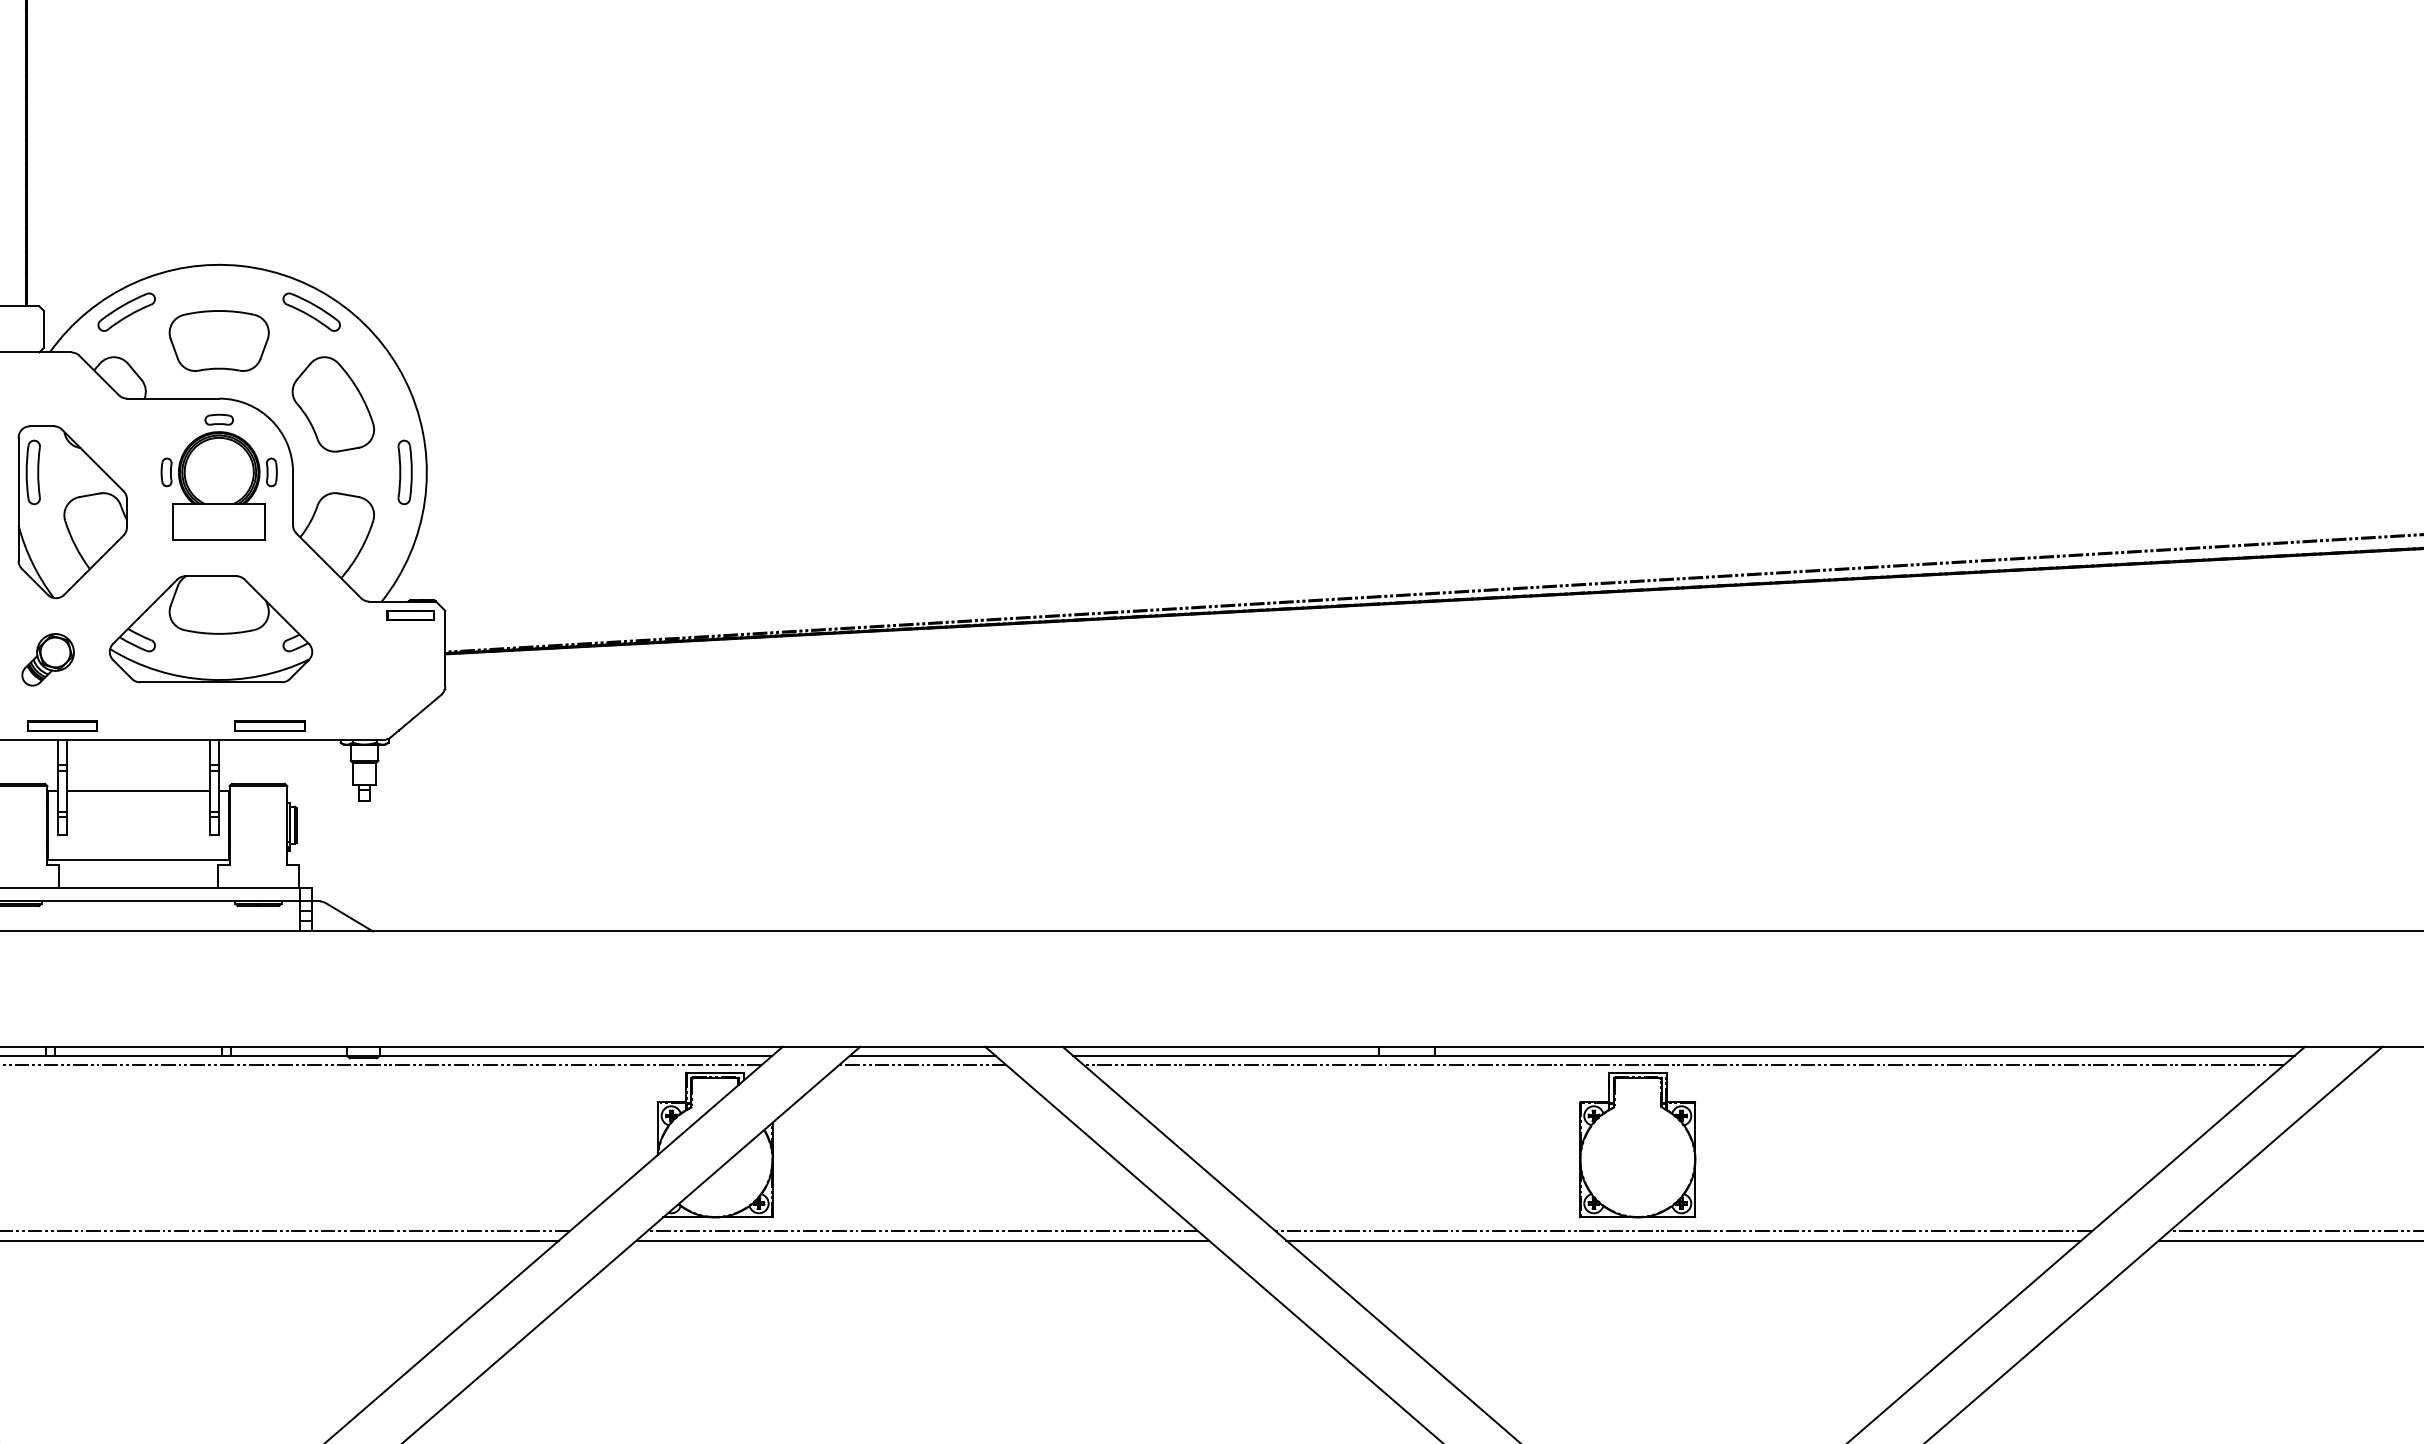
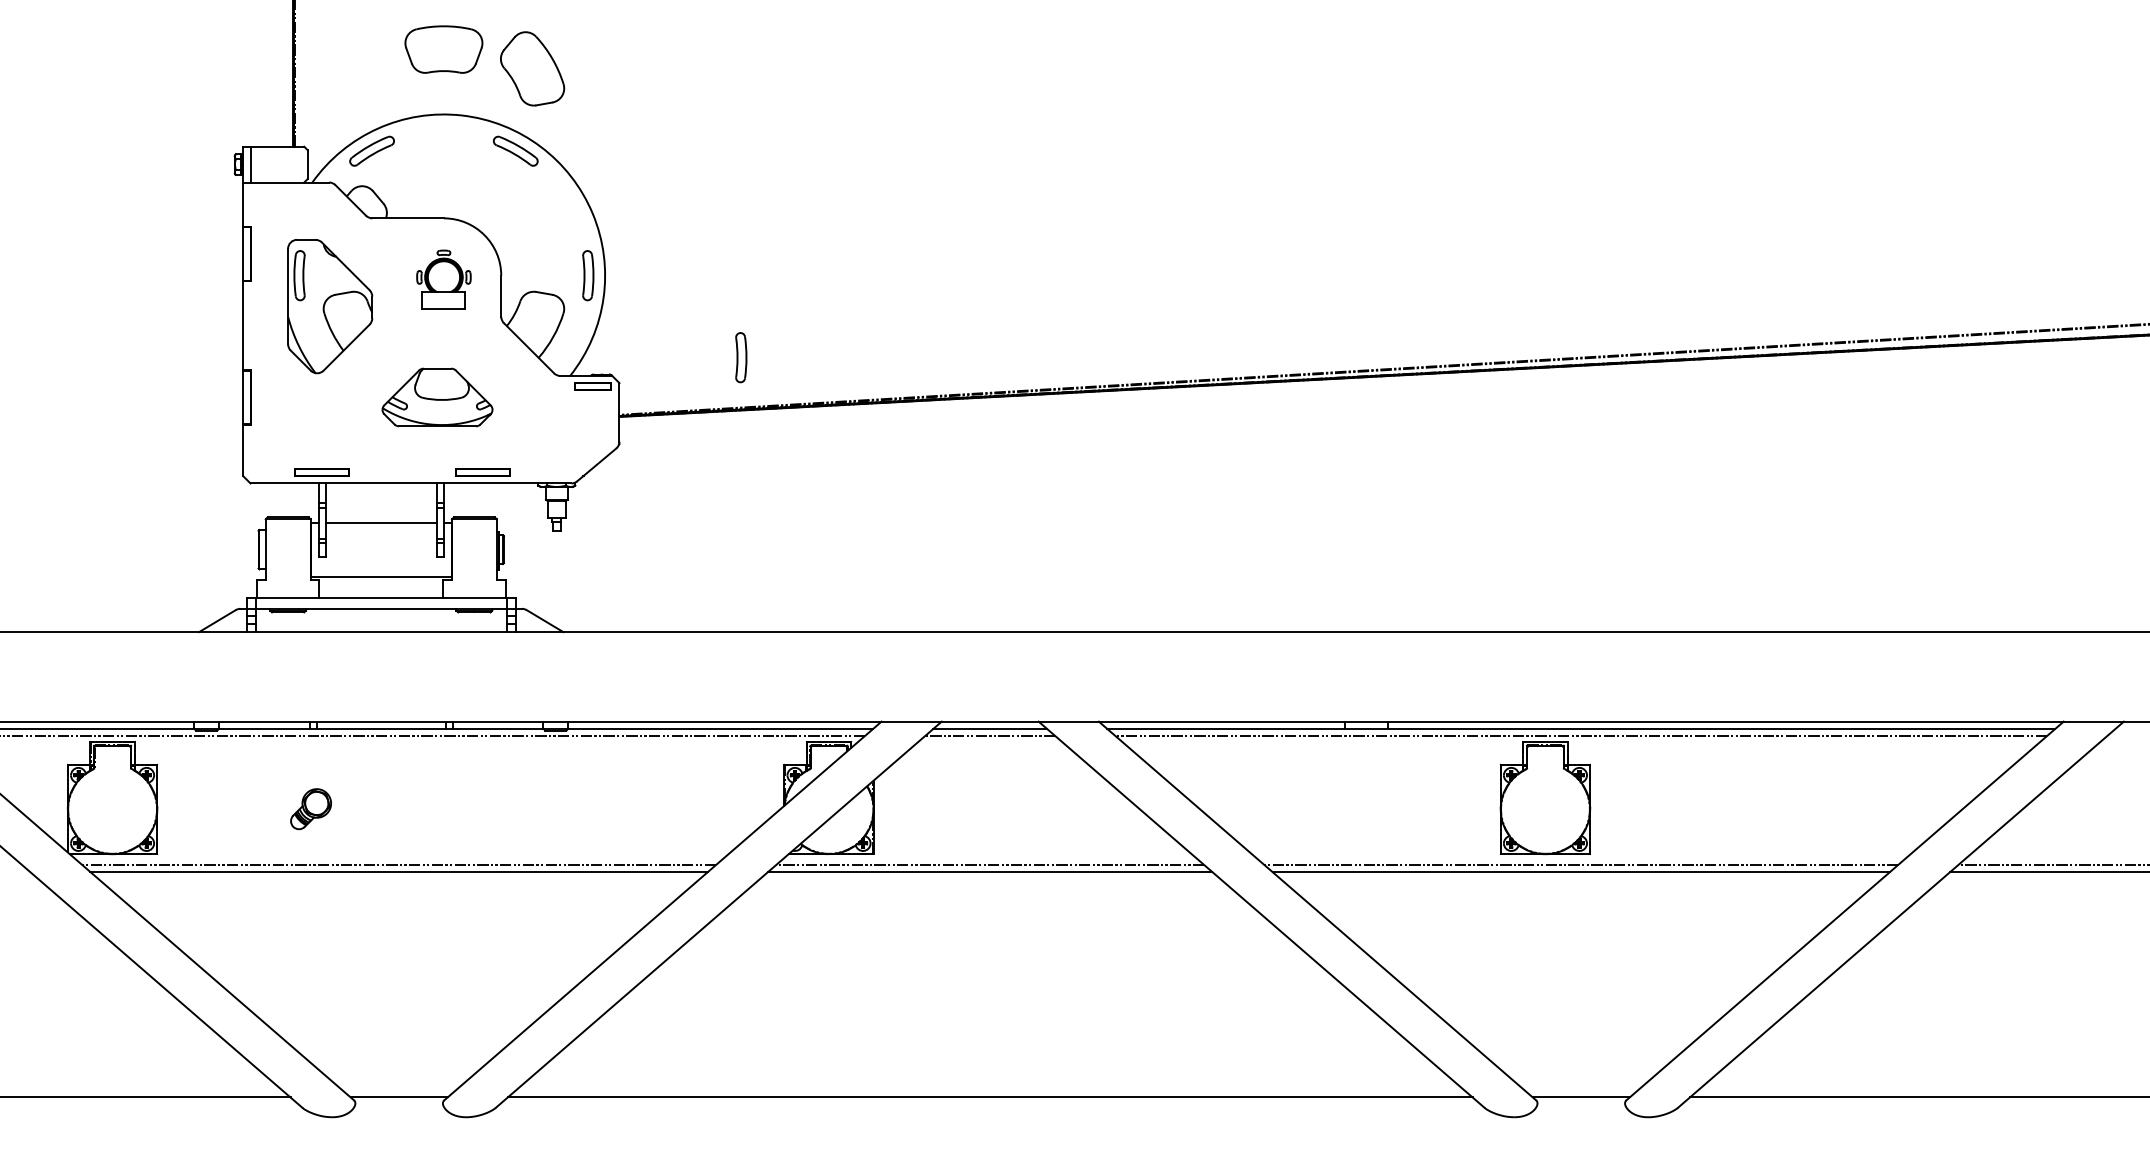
part: (218, 340) -> (443, 49), moved
part: (333, 403) -> (532, 68), moved
part: (218, 477) -> (443, 279), size x0.6
part: (602, 577) -> (741, 357), added
part: (210, 629) -> (437, 397), size x0.7
part: (47, 660) -> (310, 809), moved

